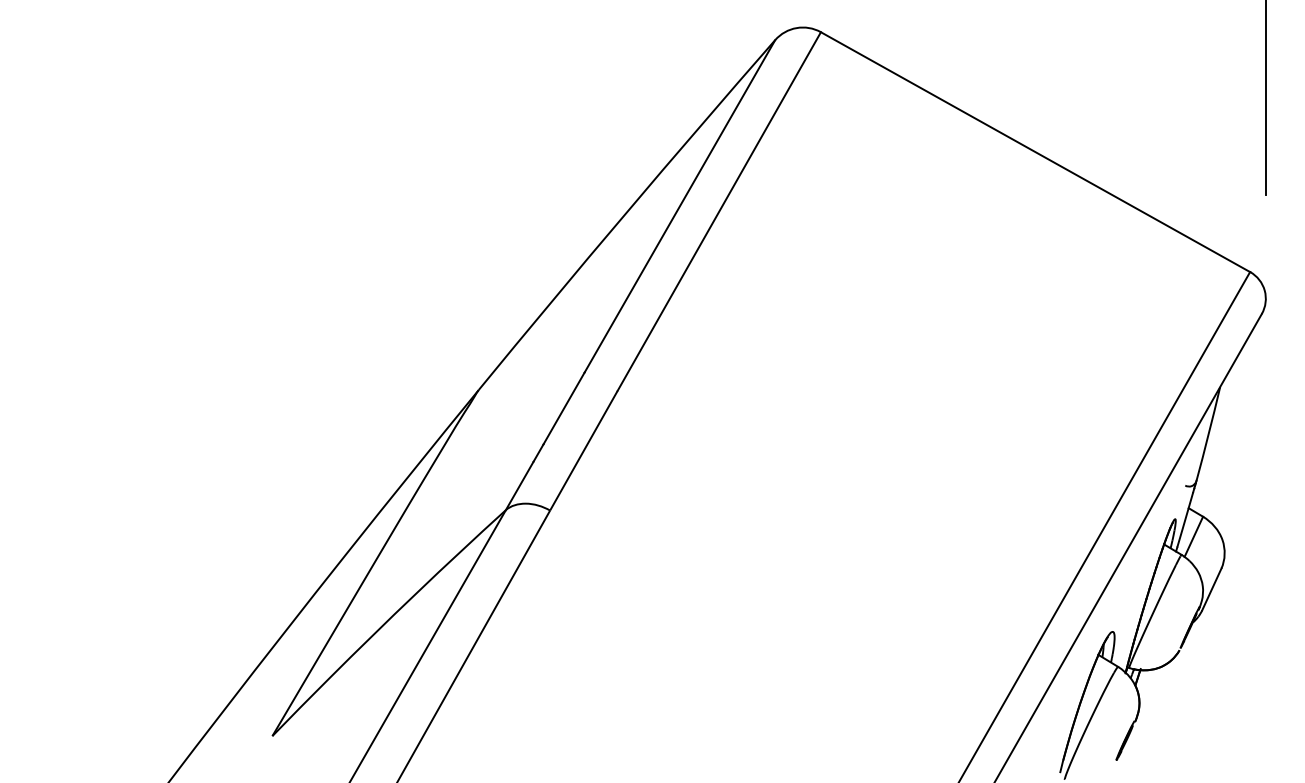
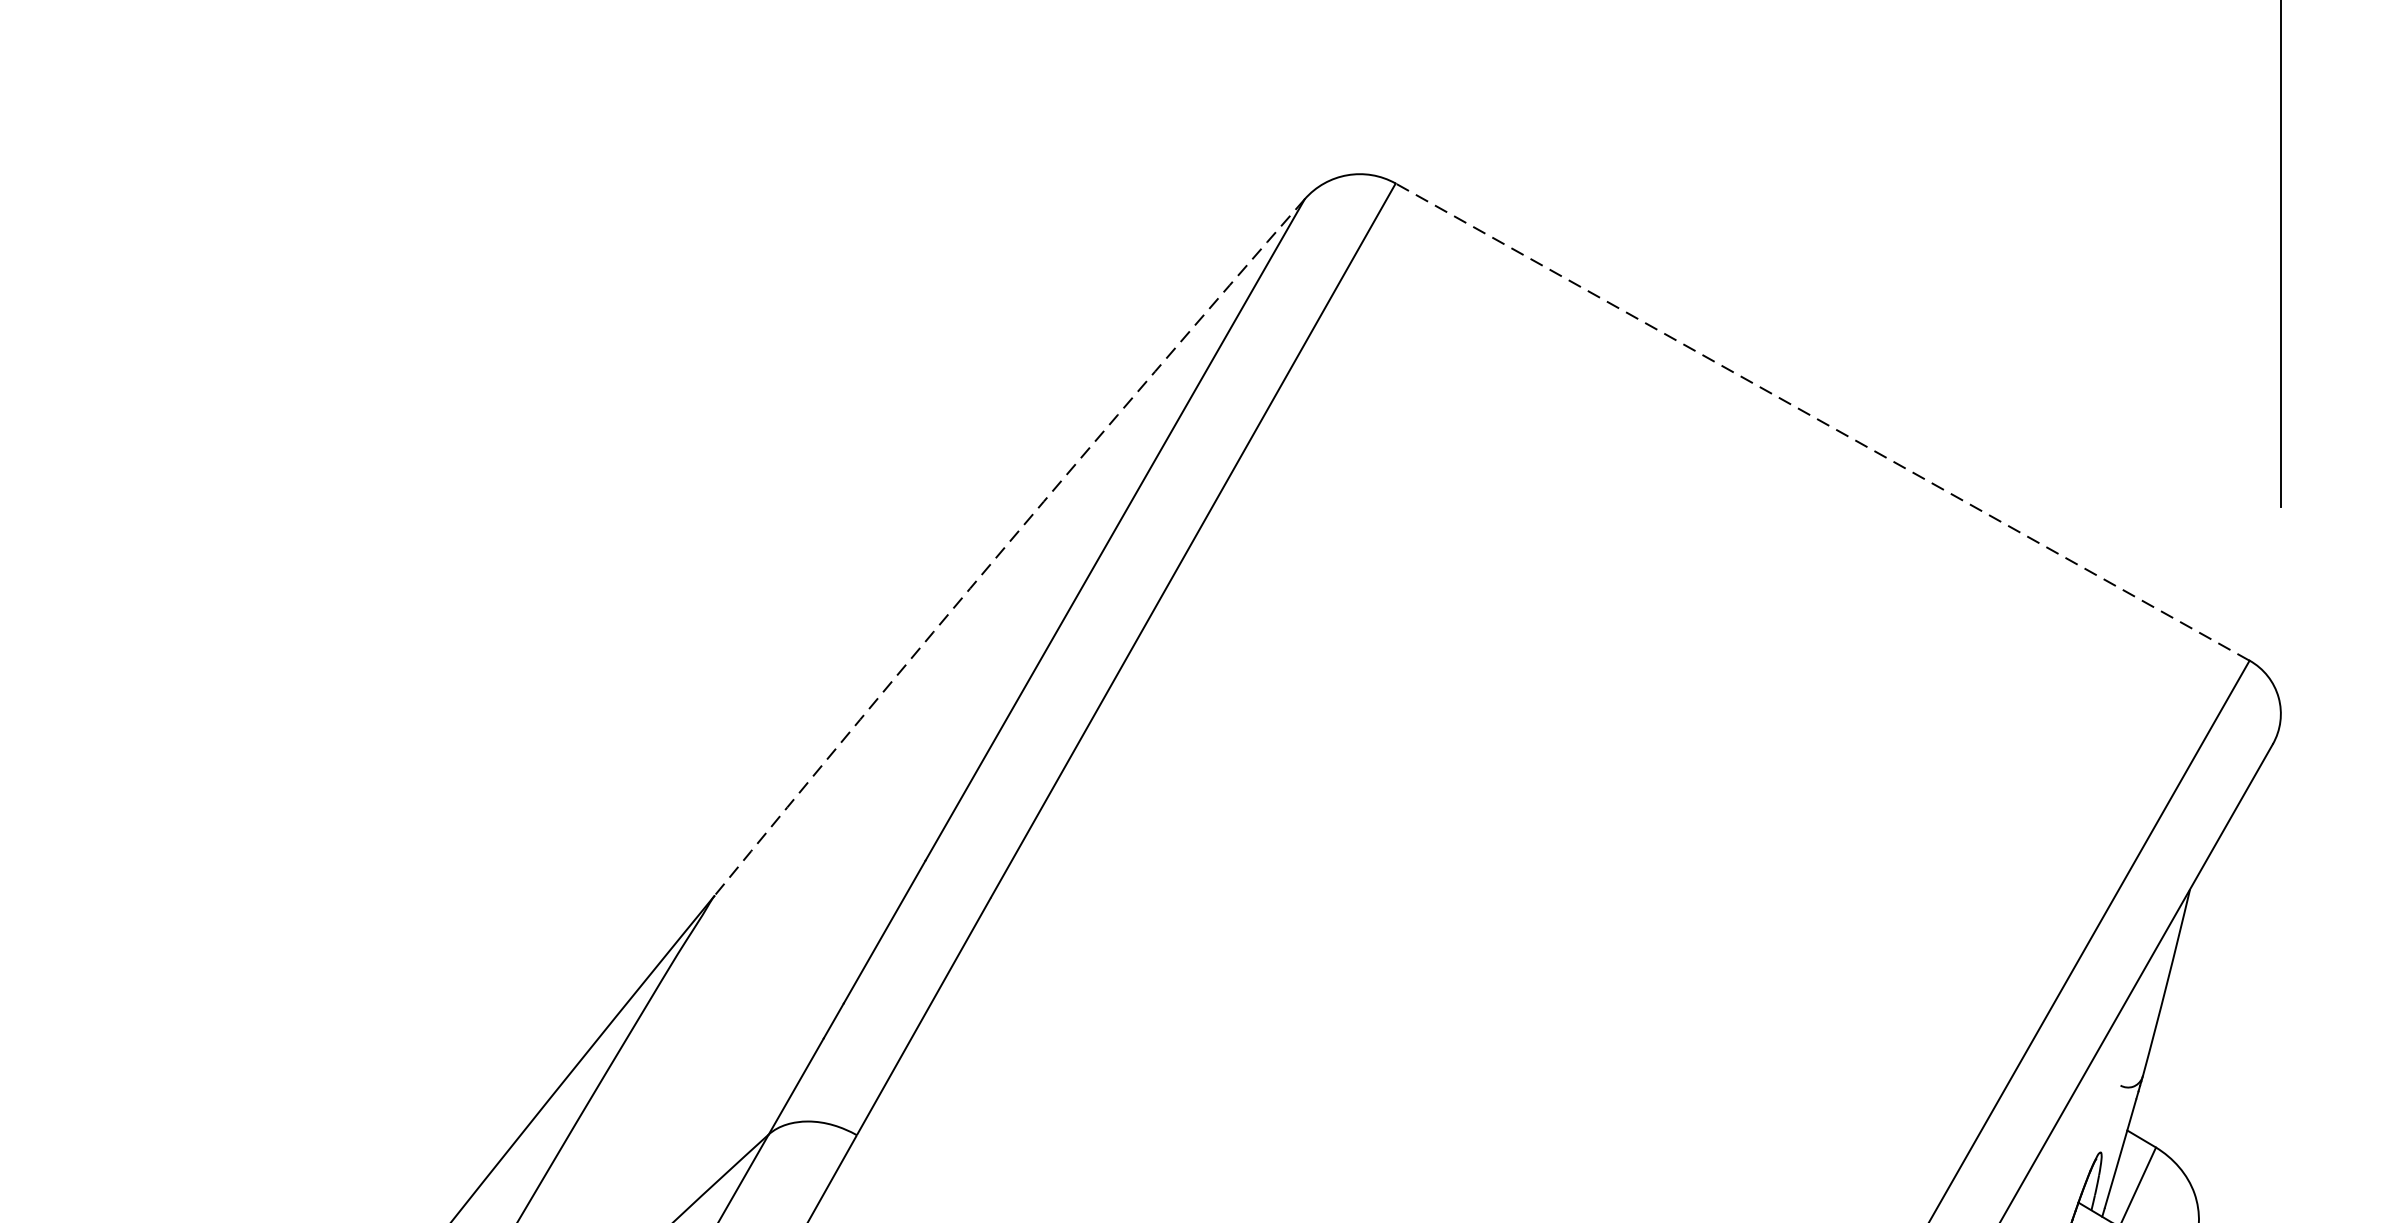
line: (1035, 152) -> (1822, 422), solid -> dashed
arc: (625, 213) -> (1006, 544), solid -> dashed

